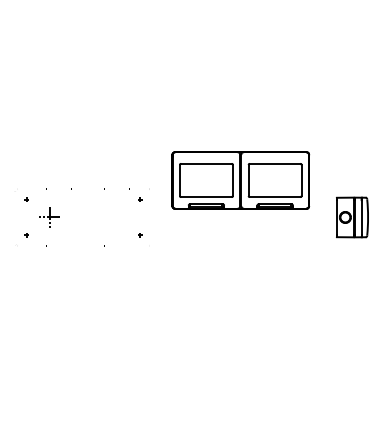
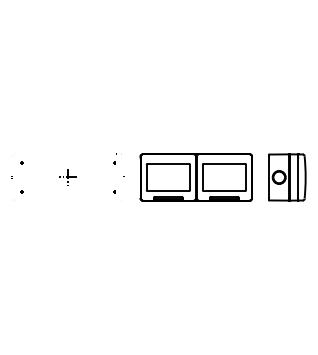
part: (240, 180) -> (196, 177), moved
part: (49, 217) -> (68, 177), moved
part: (352, 217) -> (287, 177), size x1.43

